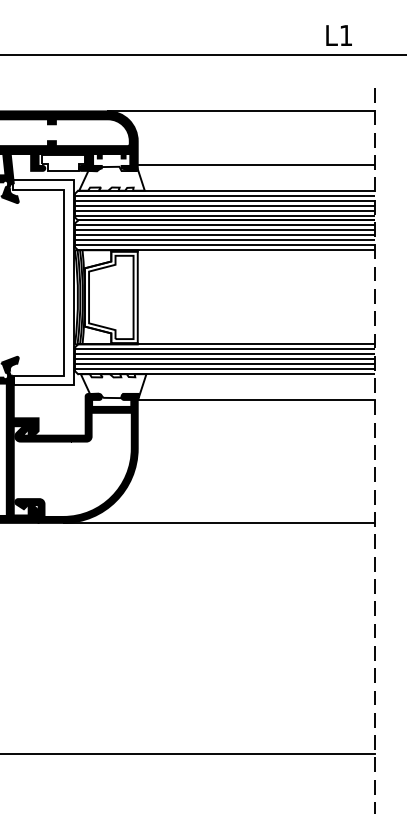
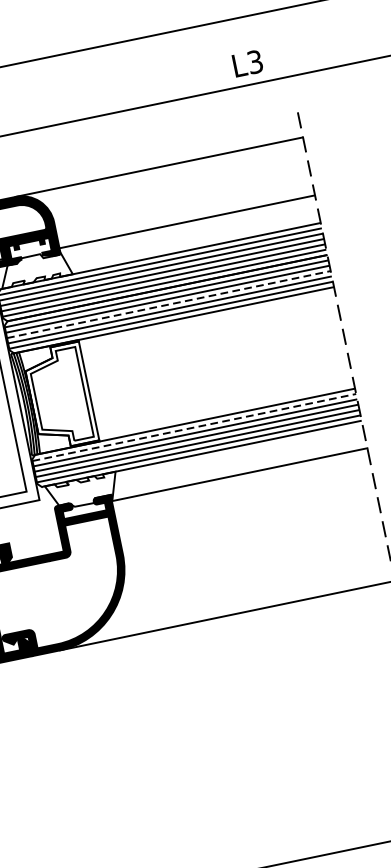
text: (346, 35) -> (255, 61), L1 -> L3
line: (225, 235) -> (169, 304), solid -> dashed
line: (225, 349) -> (195, 427), solid -> dashed

